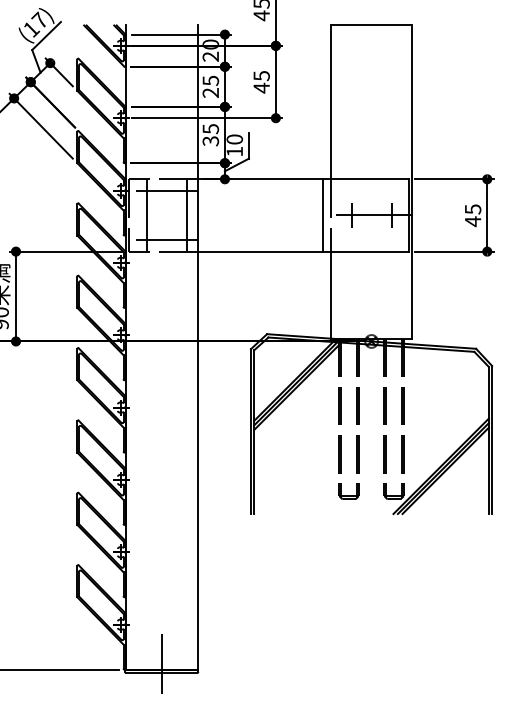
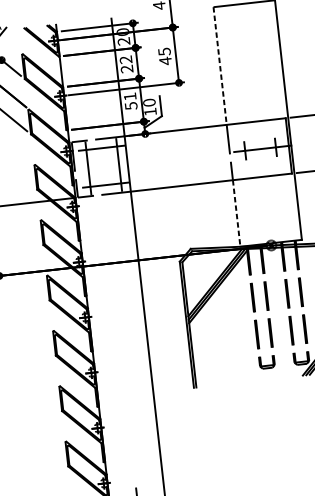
text: (210, 80) -> (125, 59), 25 -> 22
line: (331, 102) -> (220, 66), solid -> dashed
text: (210, 134) -> (130, 100), 35 -> 51
line: (323, 215) -> (223, 153), removed
line: (331, 295) -> (236, 213), solid -> dashed

